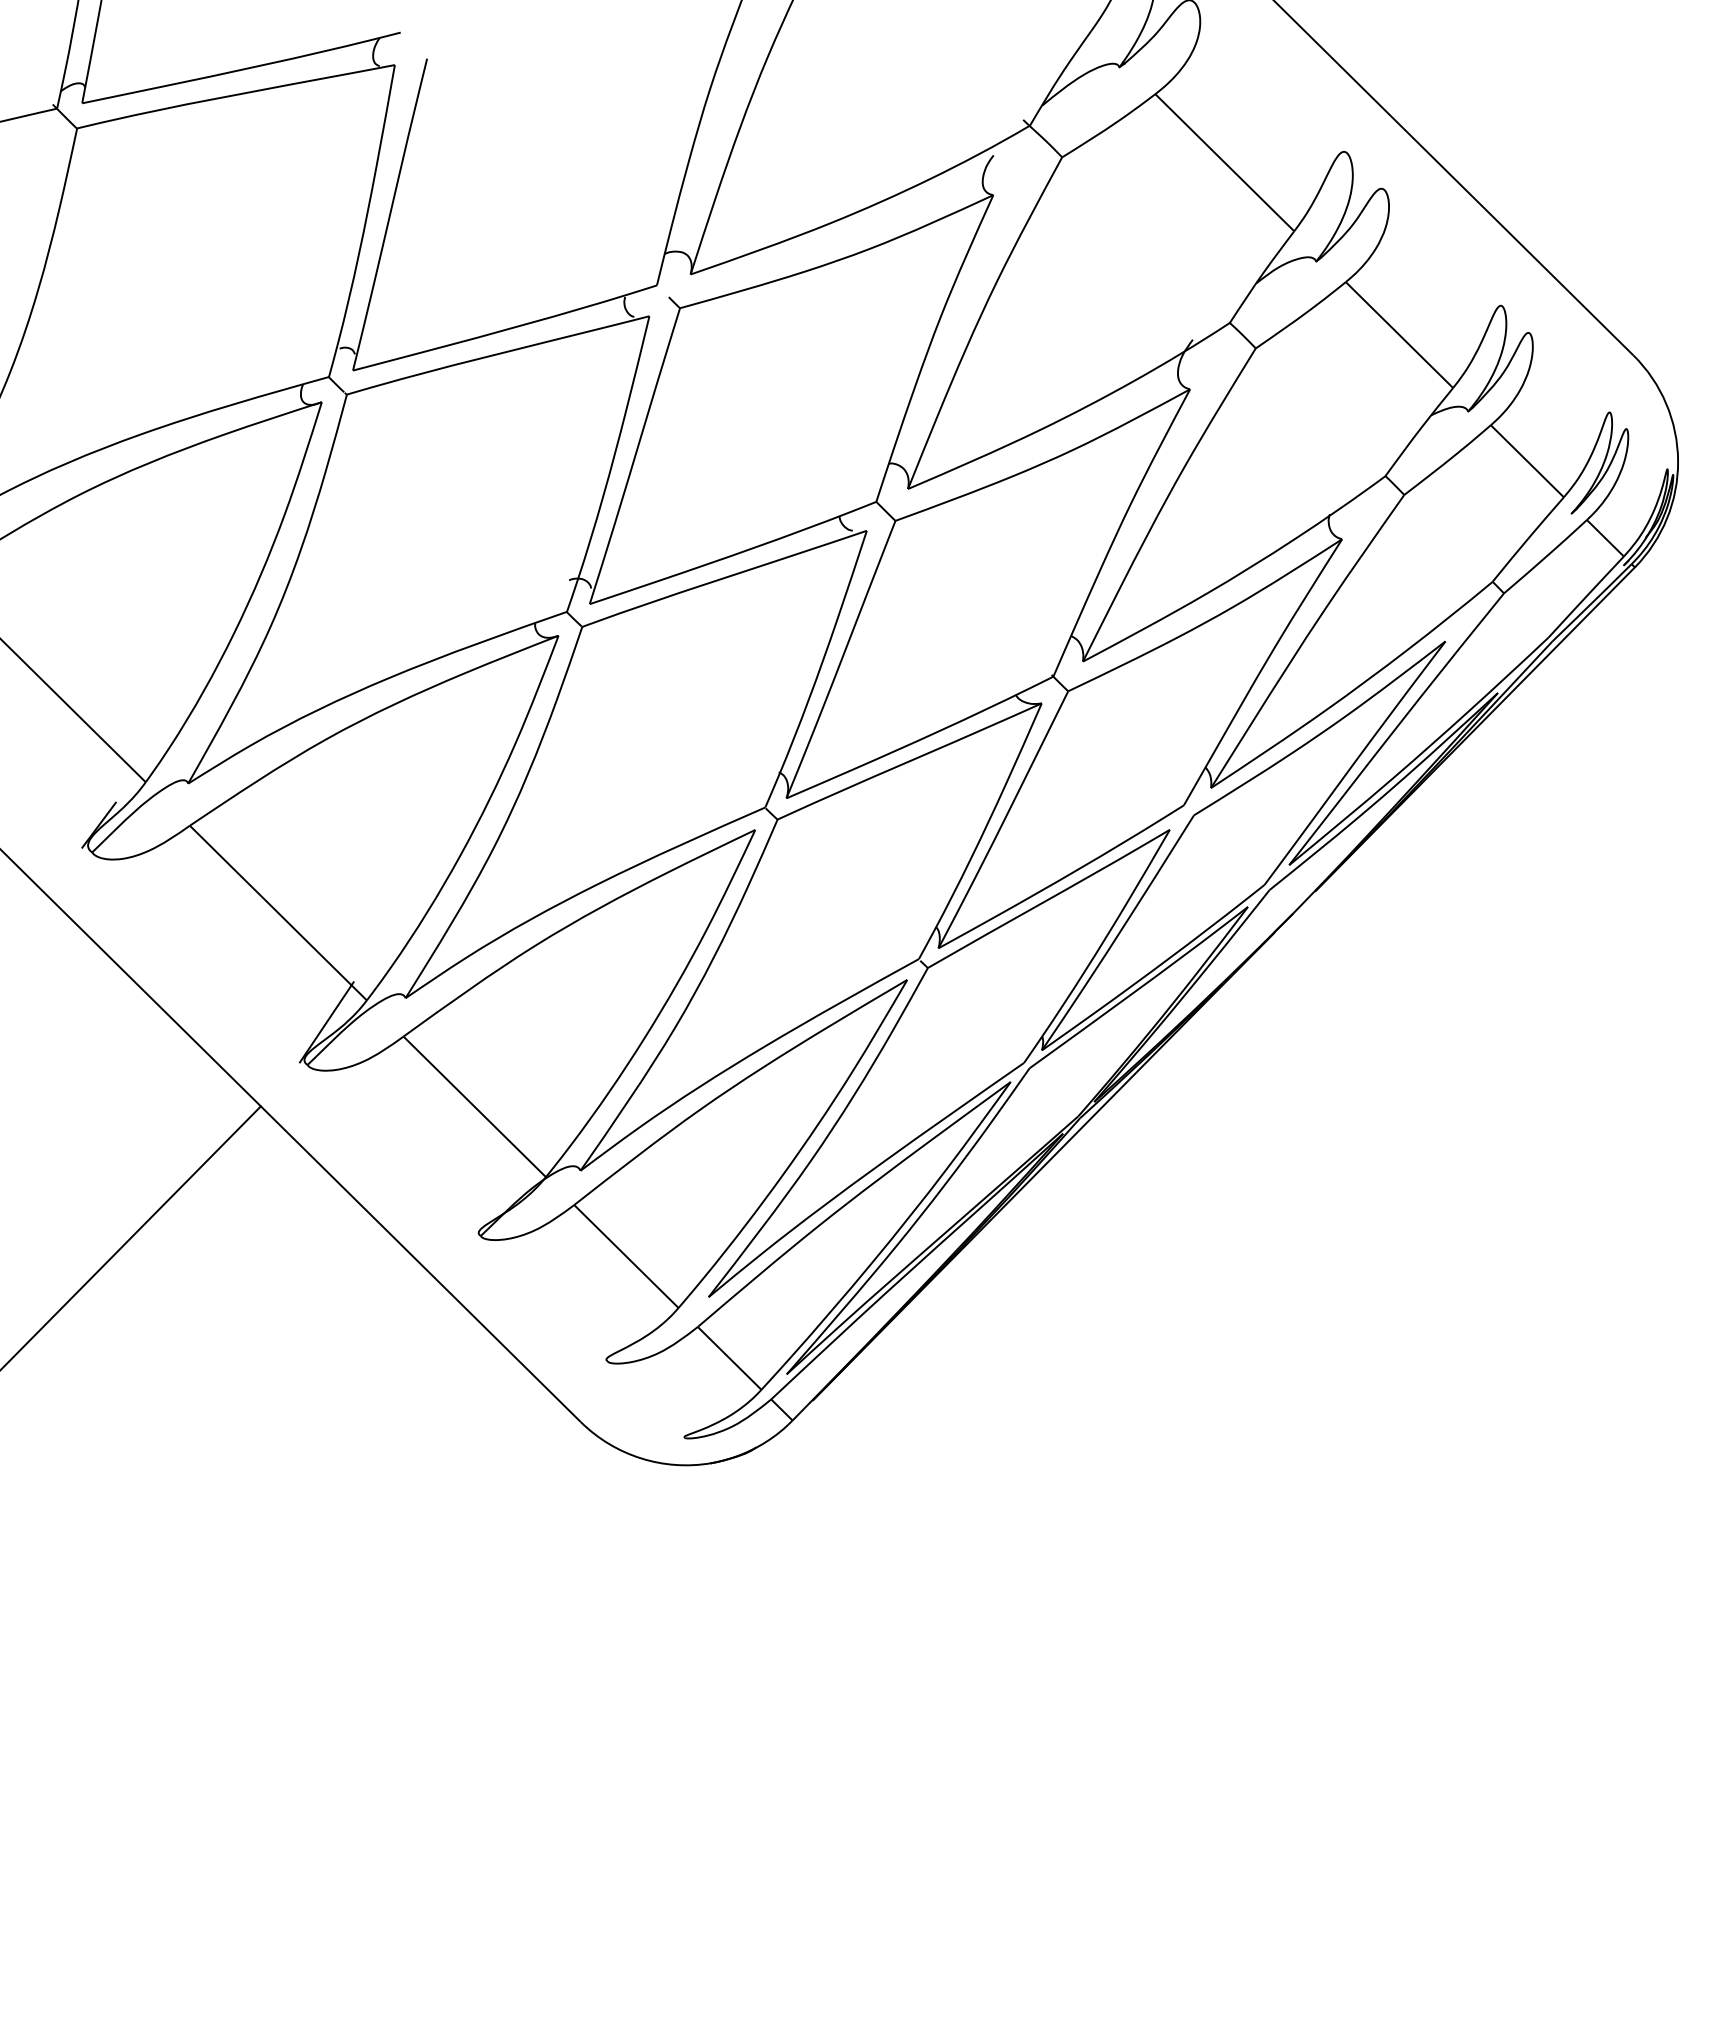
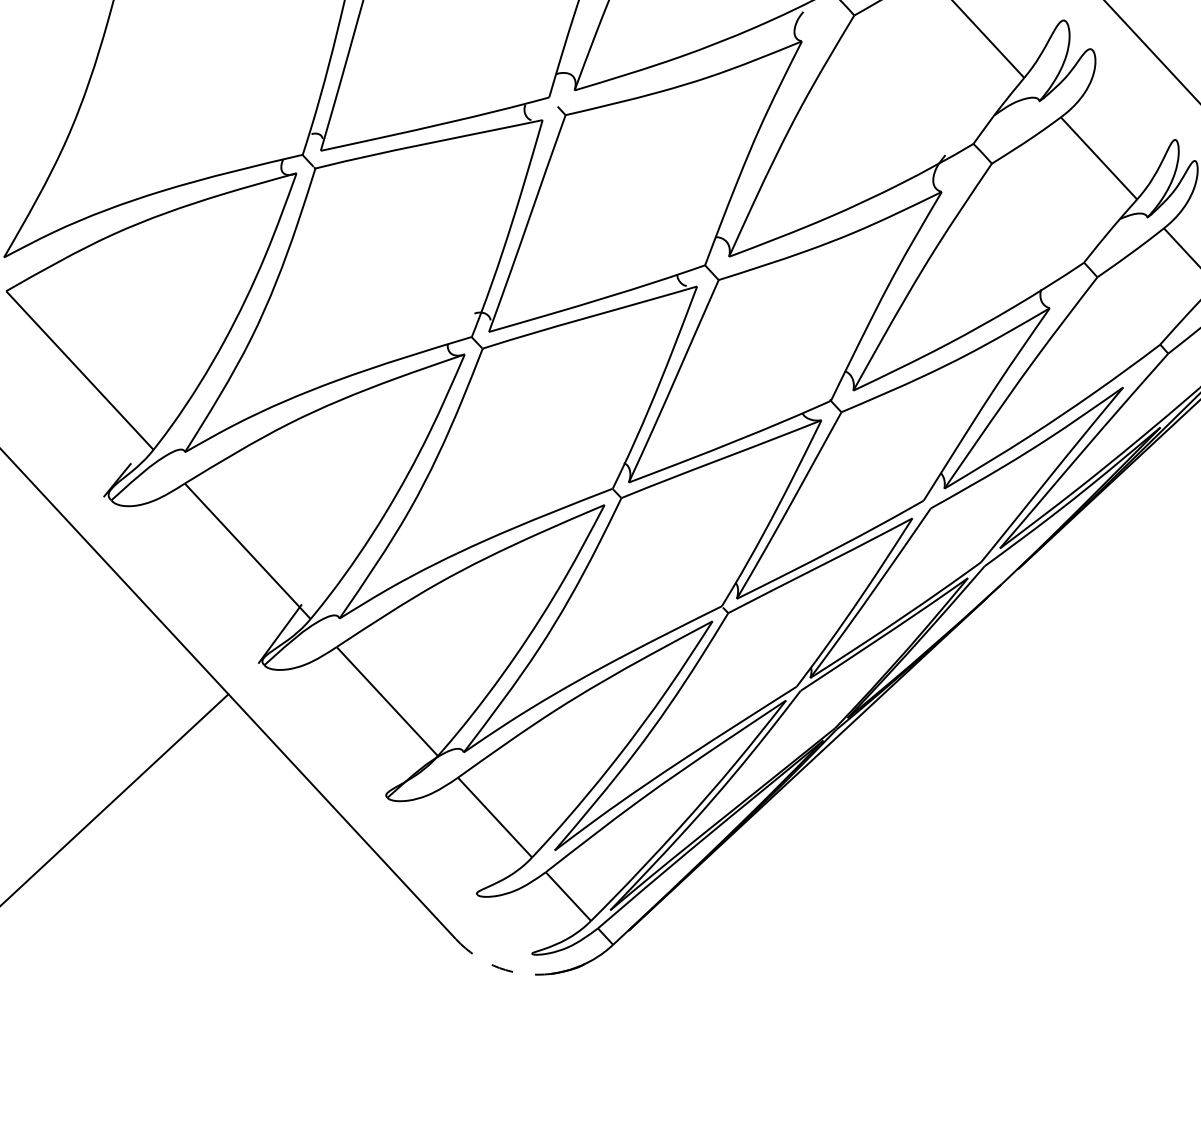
arc: (641, 1458) -> (499, 968), solid -> dashed

